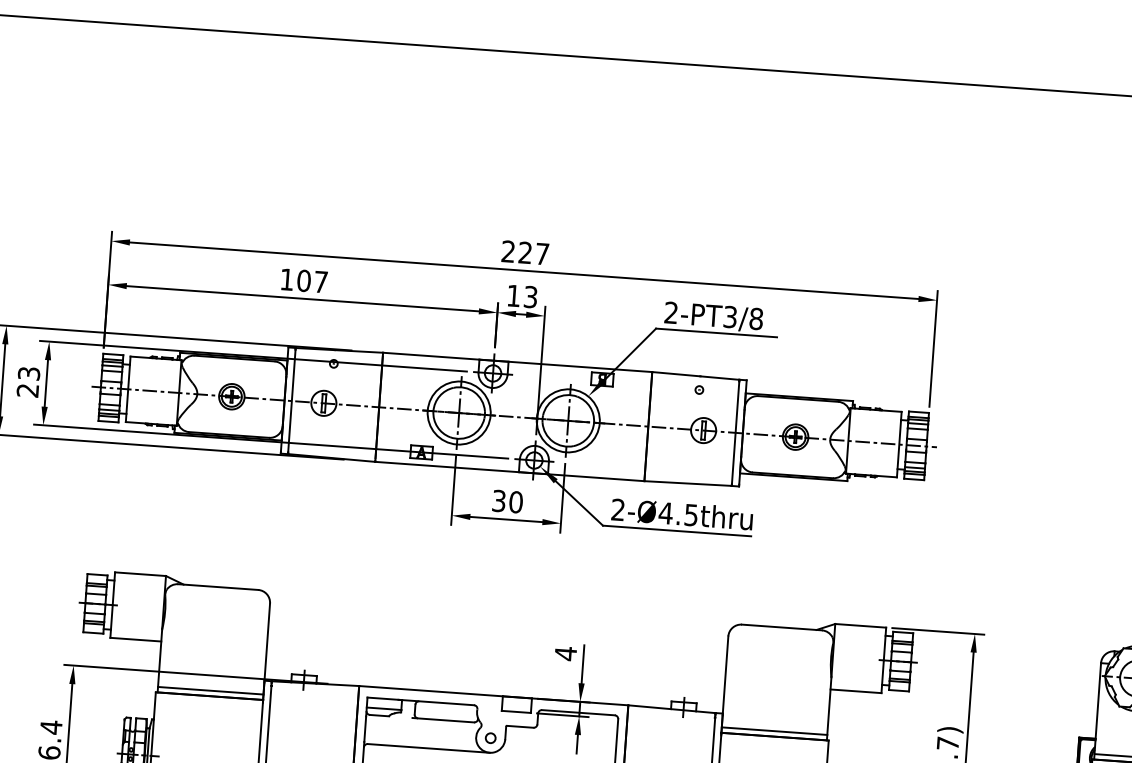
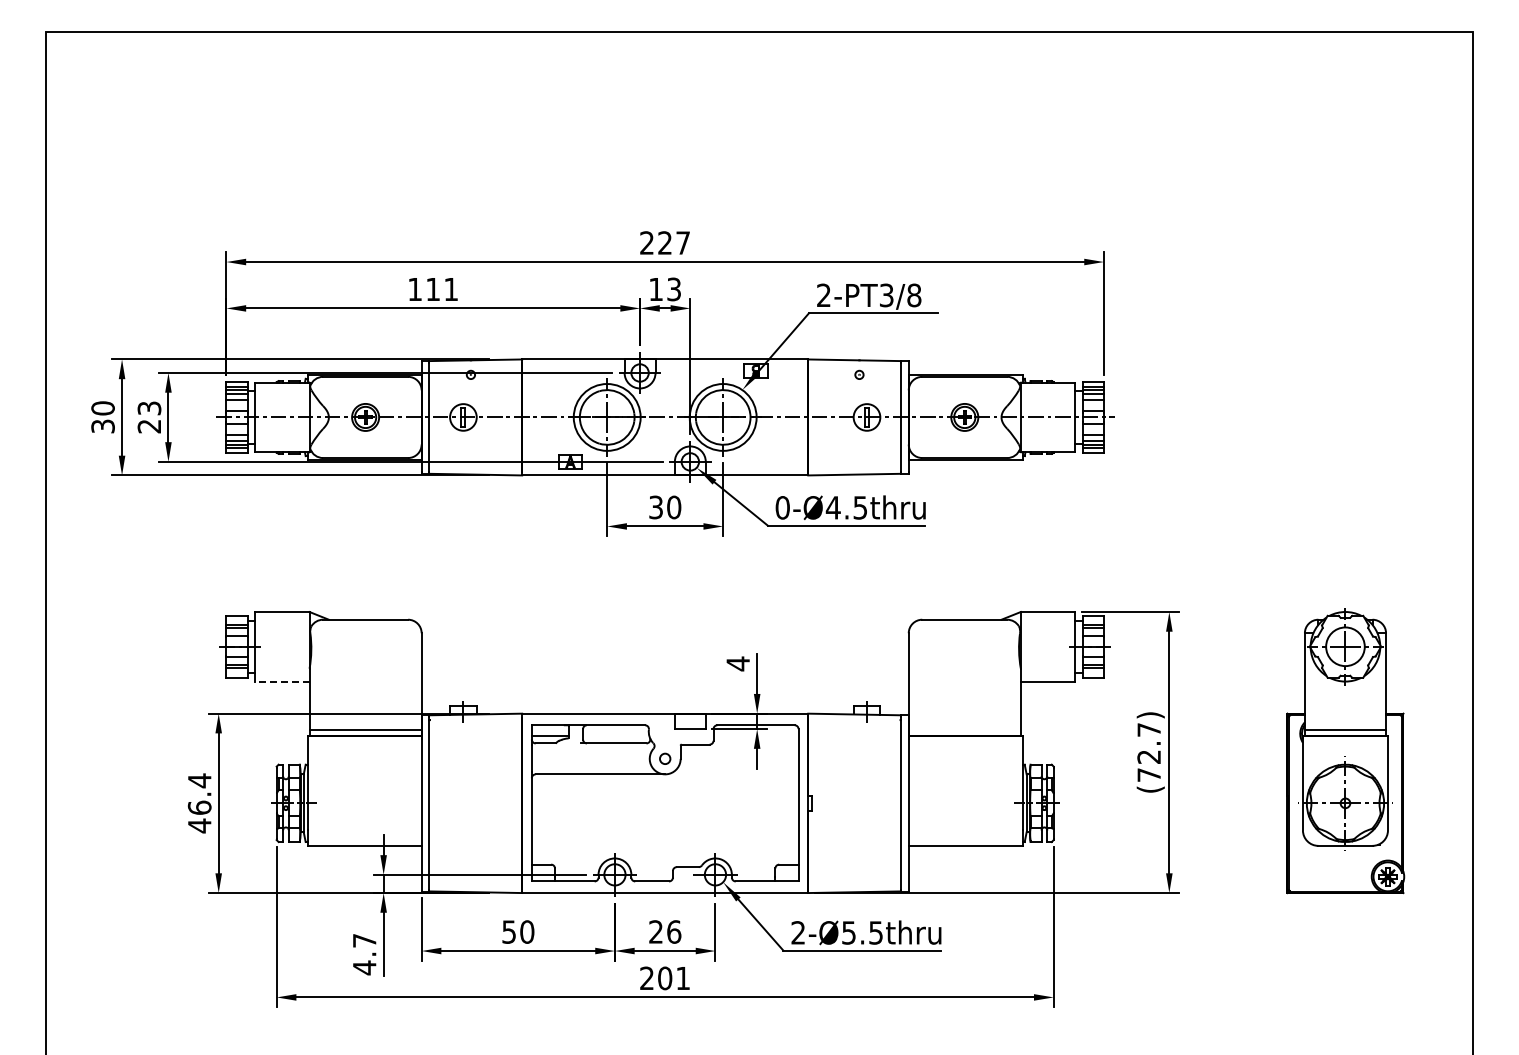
text: (311, 281) -> (441, 289), 107 -> 111
text: (618, 509) -> (782, 507), 2-Ø4.5thru -> 0-Ø4.5thru
line: (135, 639) -> (282, 681), solid -> dashed
line: (774, 730) -> (964, 729), removed

